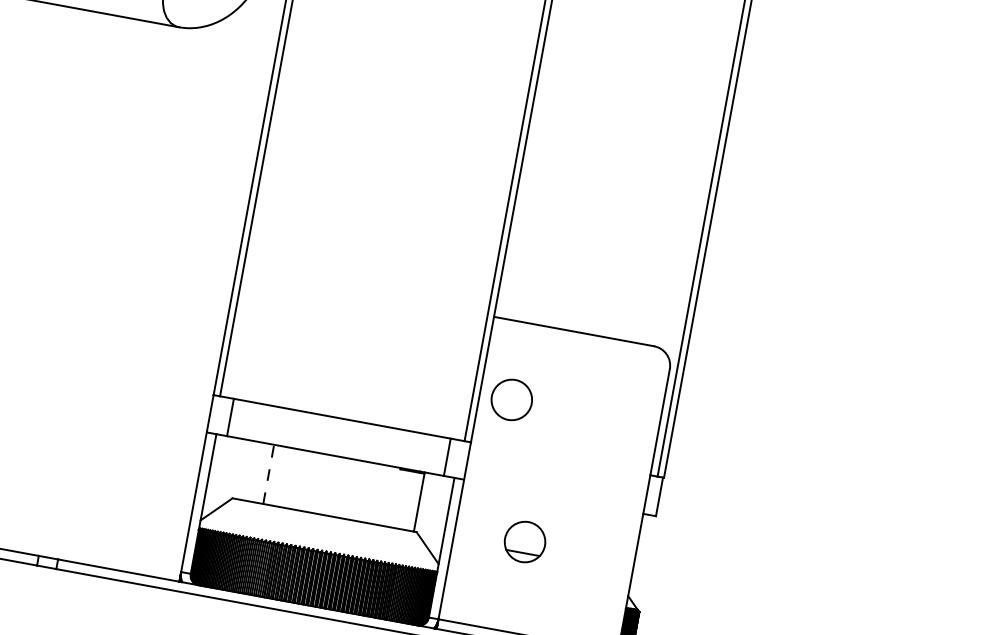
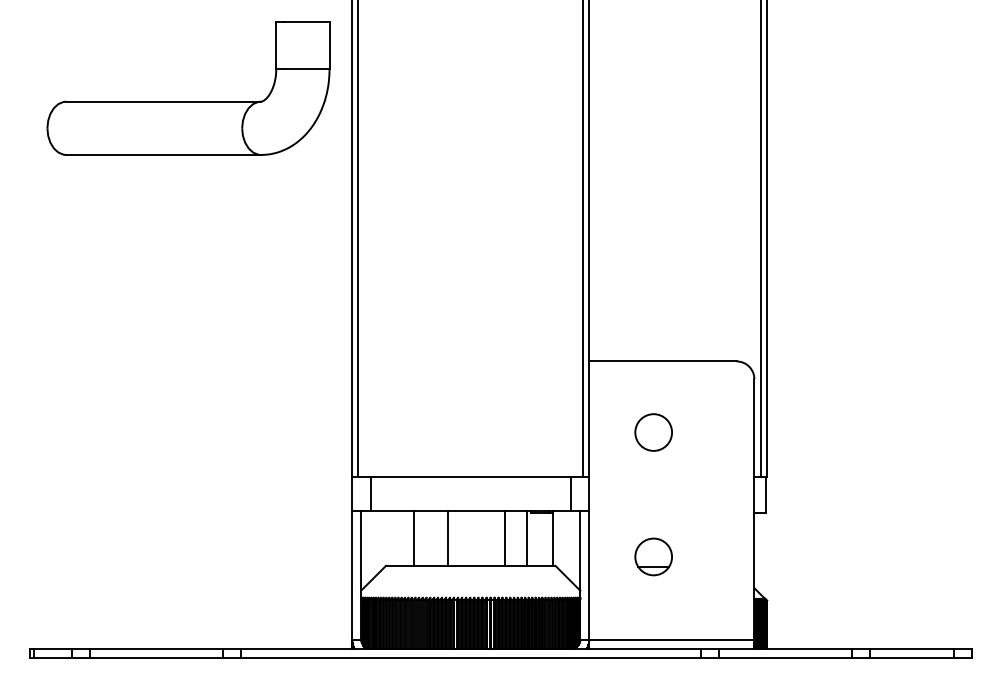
circle: (511, 399) -> (653, 432), moved
line: (268, 474) -> (414, 538), dashed -> solid
line: (305, 481) -> (448, 538), added
line: (366, 492) -> (504, 538), added
line: (391, 496) -> (527, 538), added

